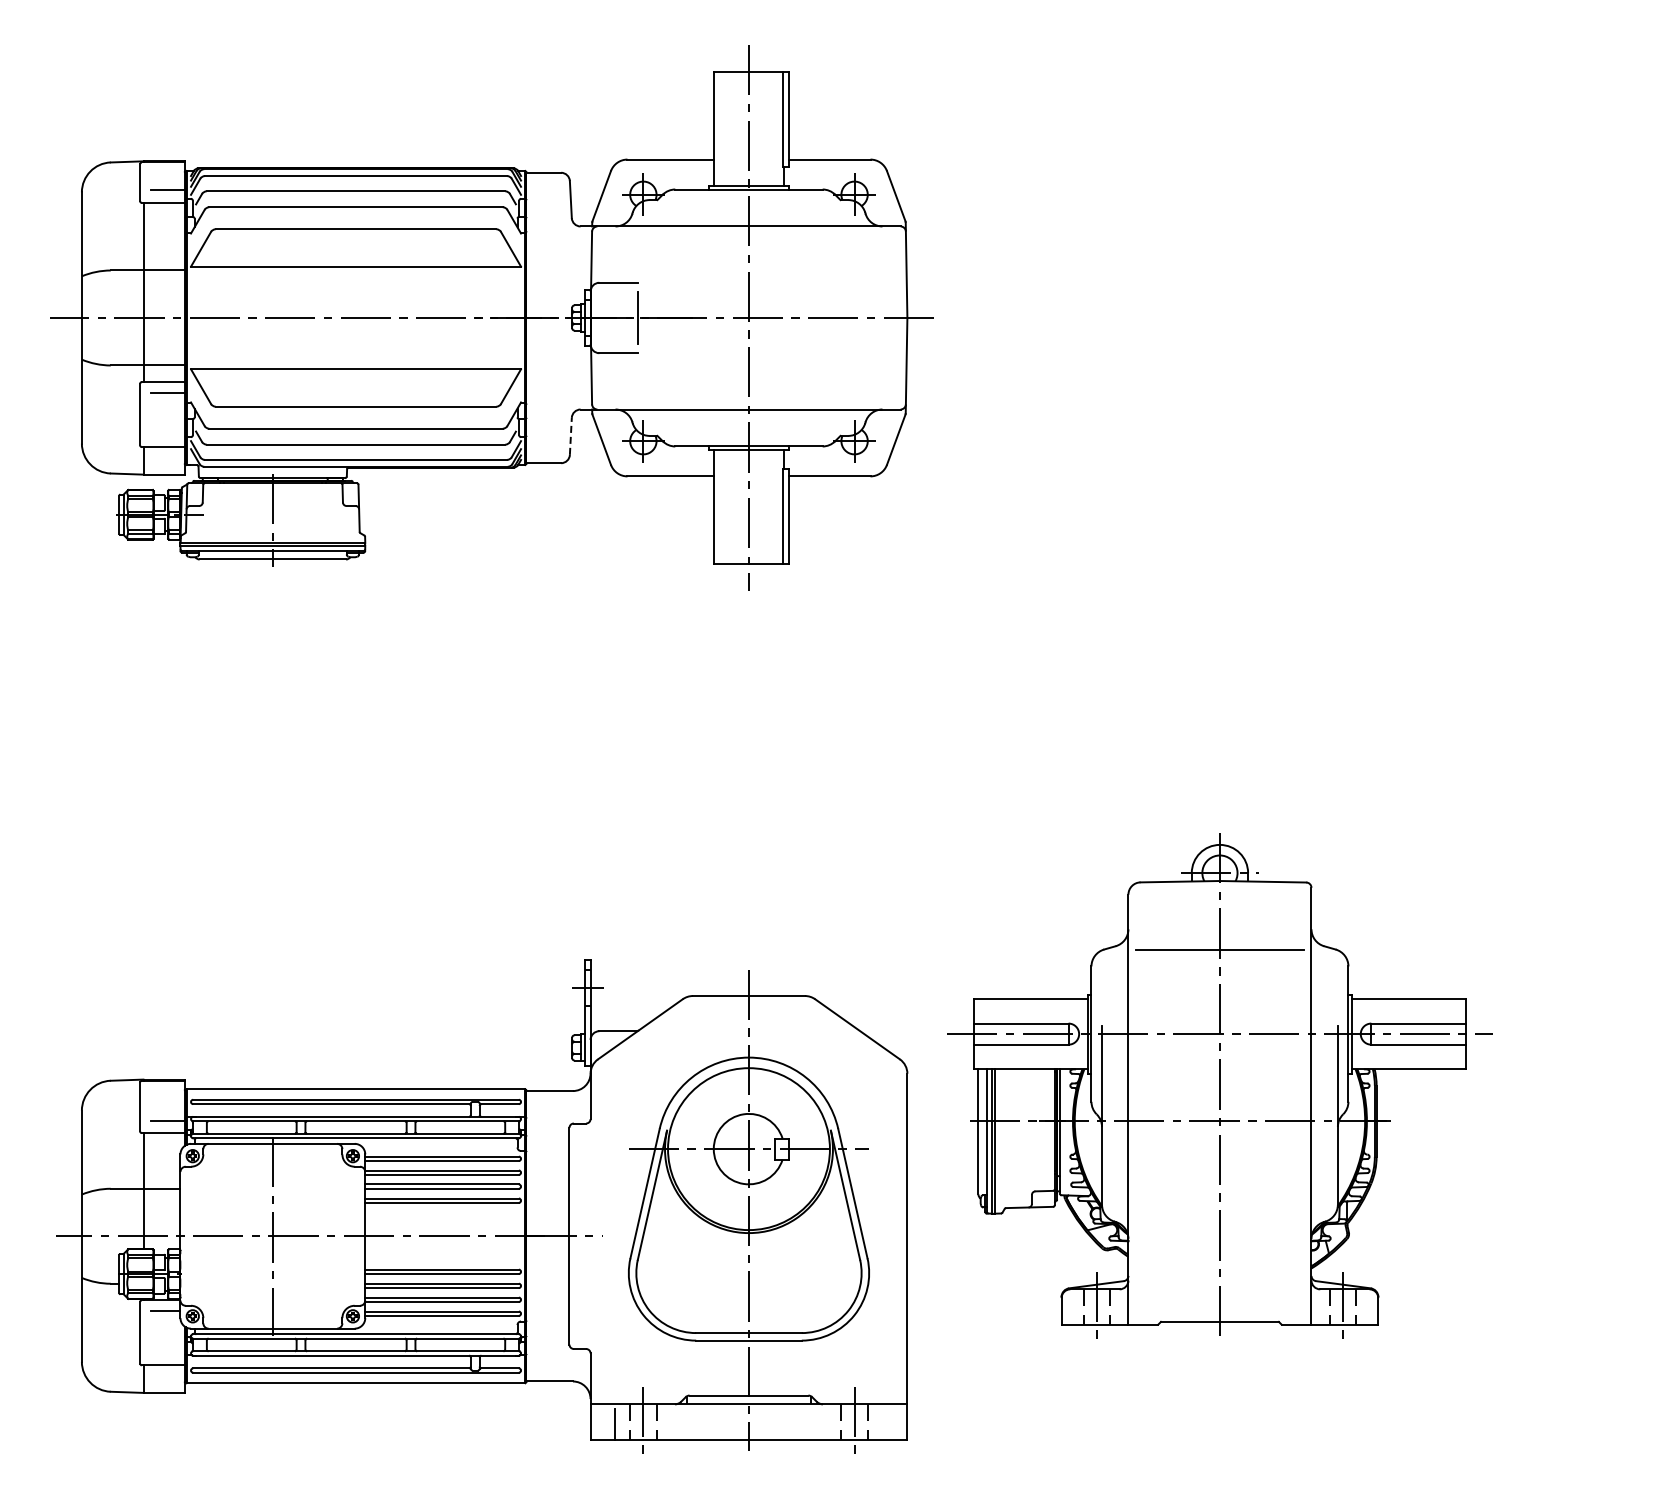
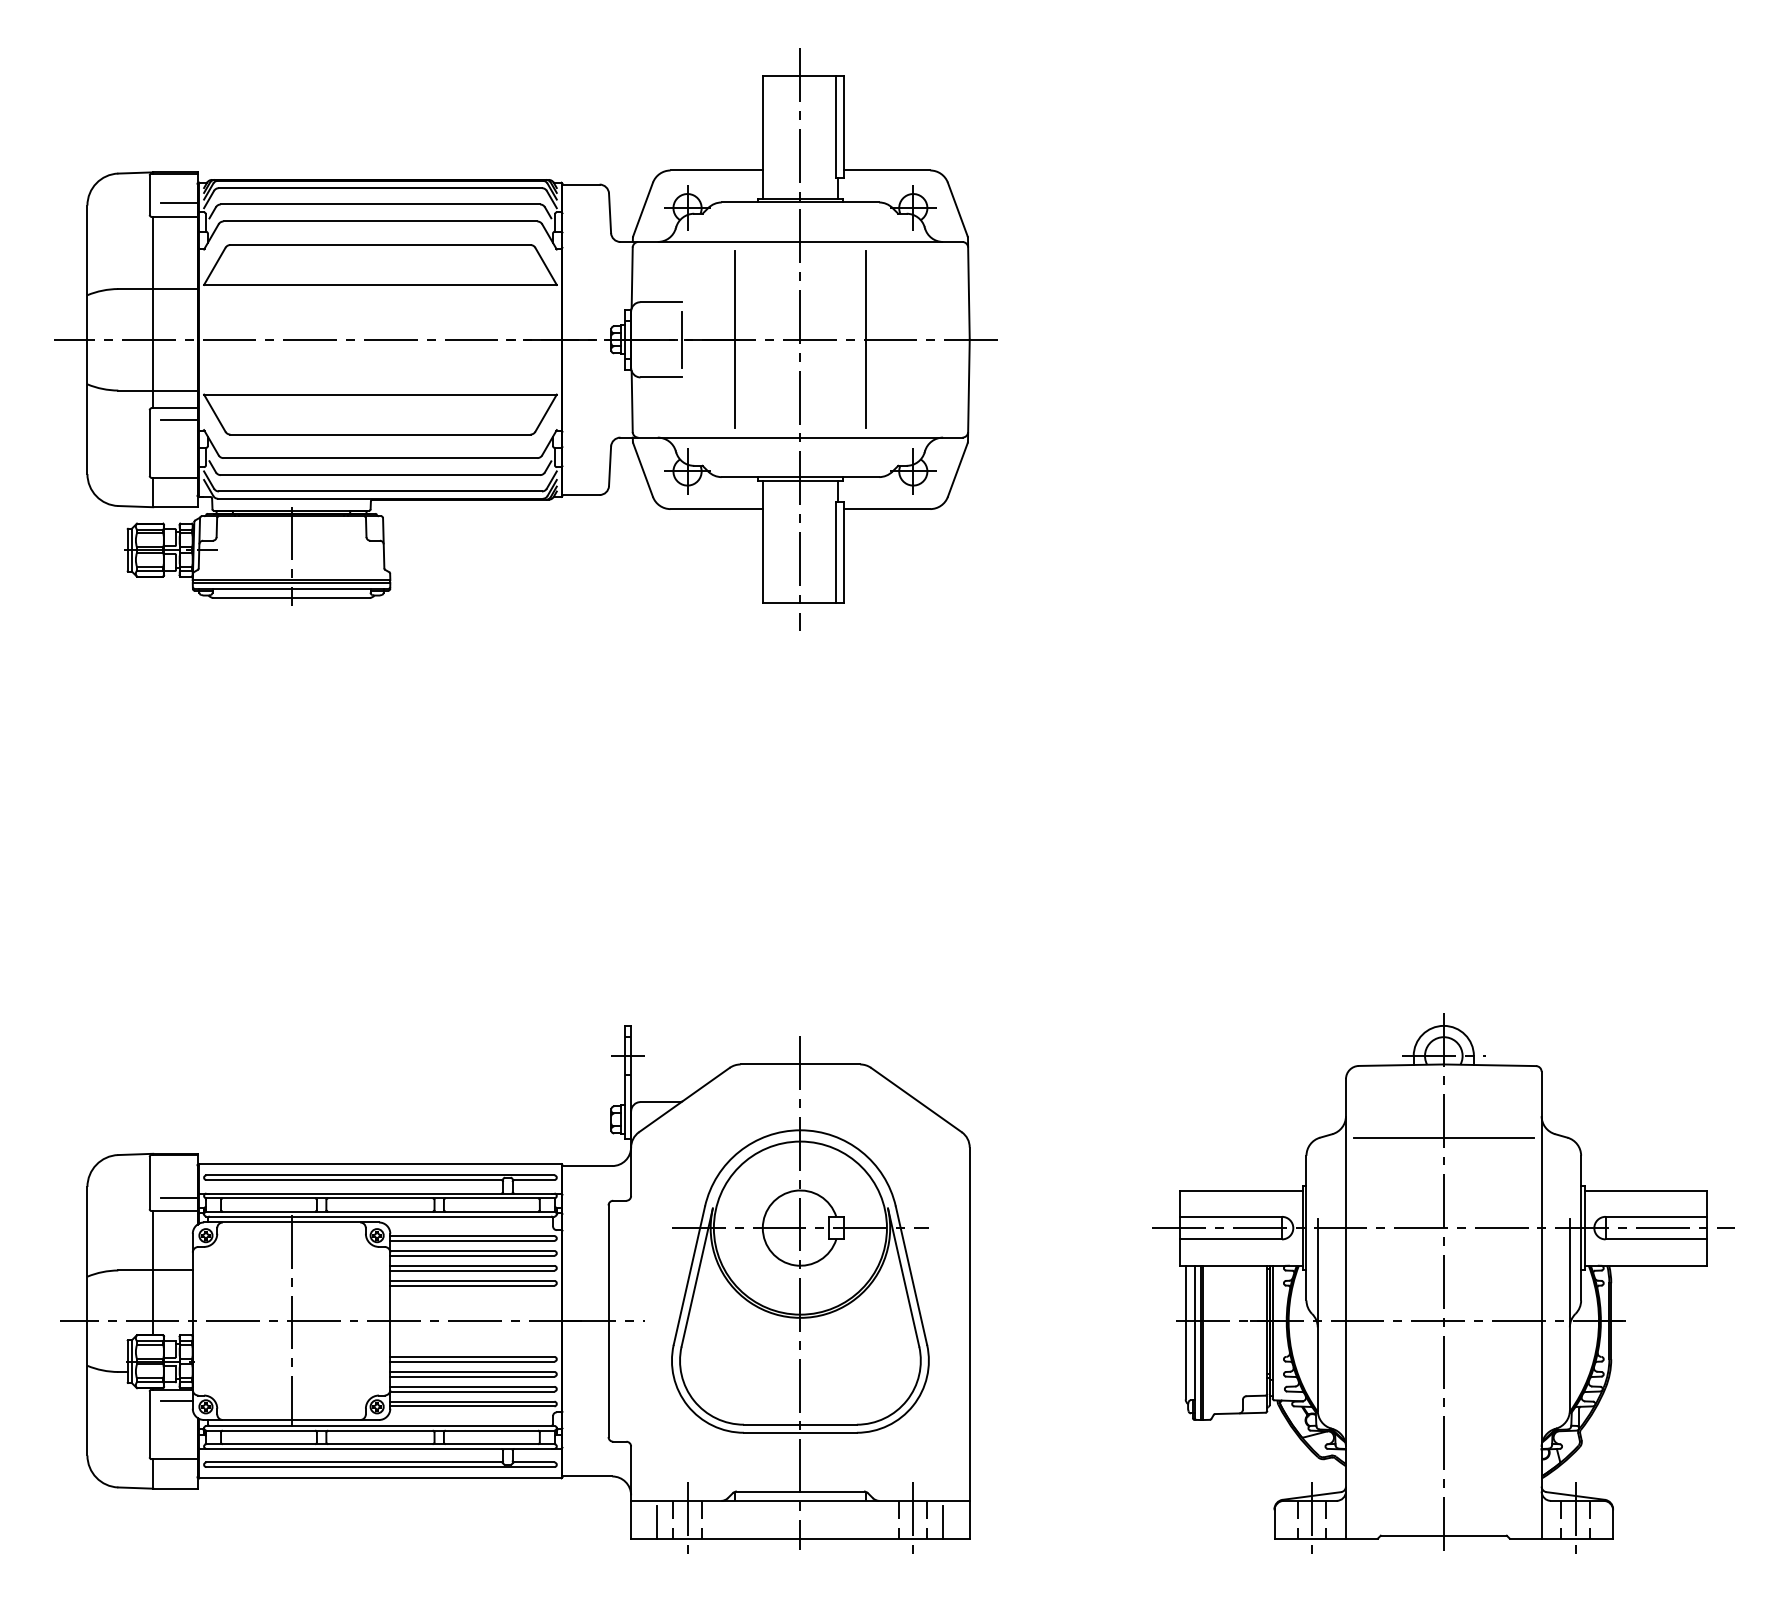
line: (687, 317) -> (734, 339), added
line: (810, 317) -> (866, 339), added
line: (570, 436) -> (609, 466), dashed -> solid
part: (1219, 1085) -> (1443, 1283), moved
line: (882, 1424) -> (943, 1522), added

